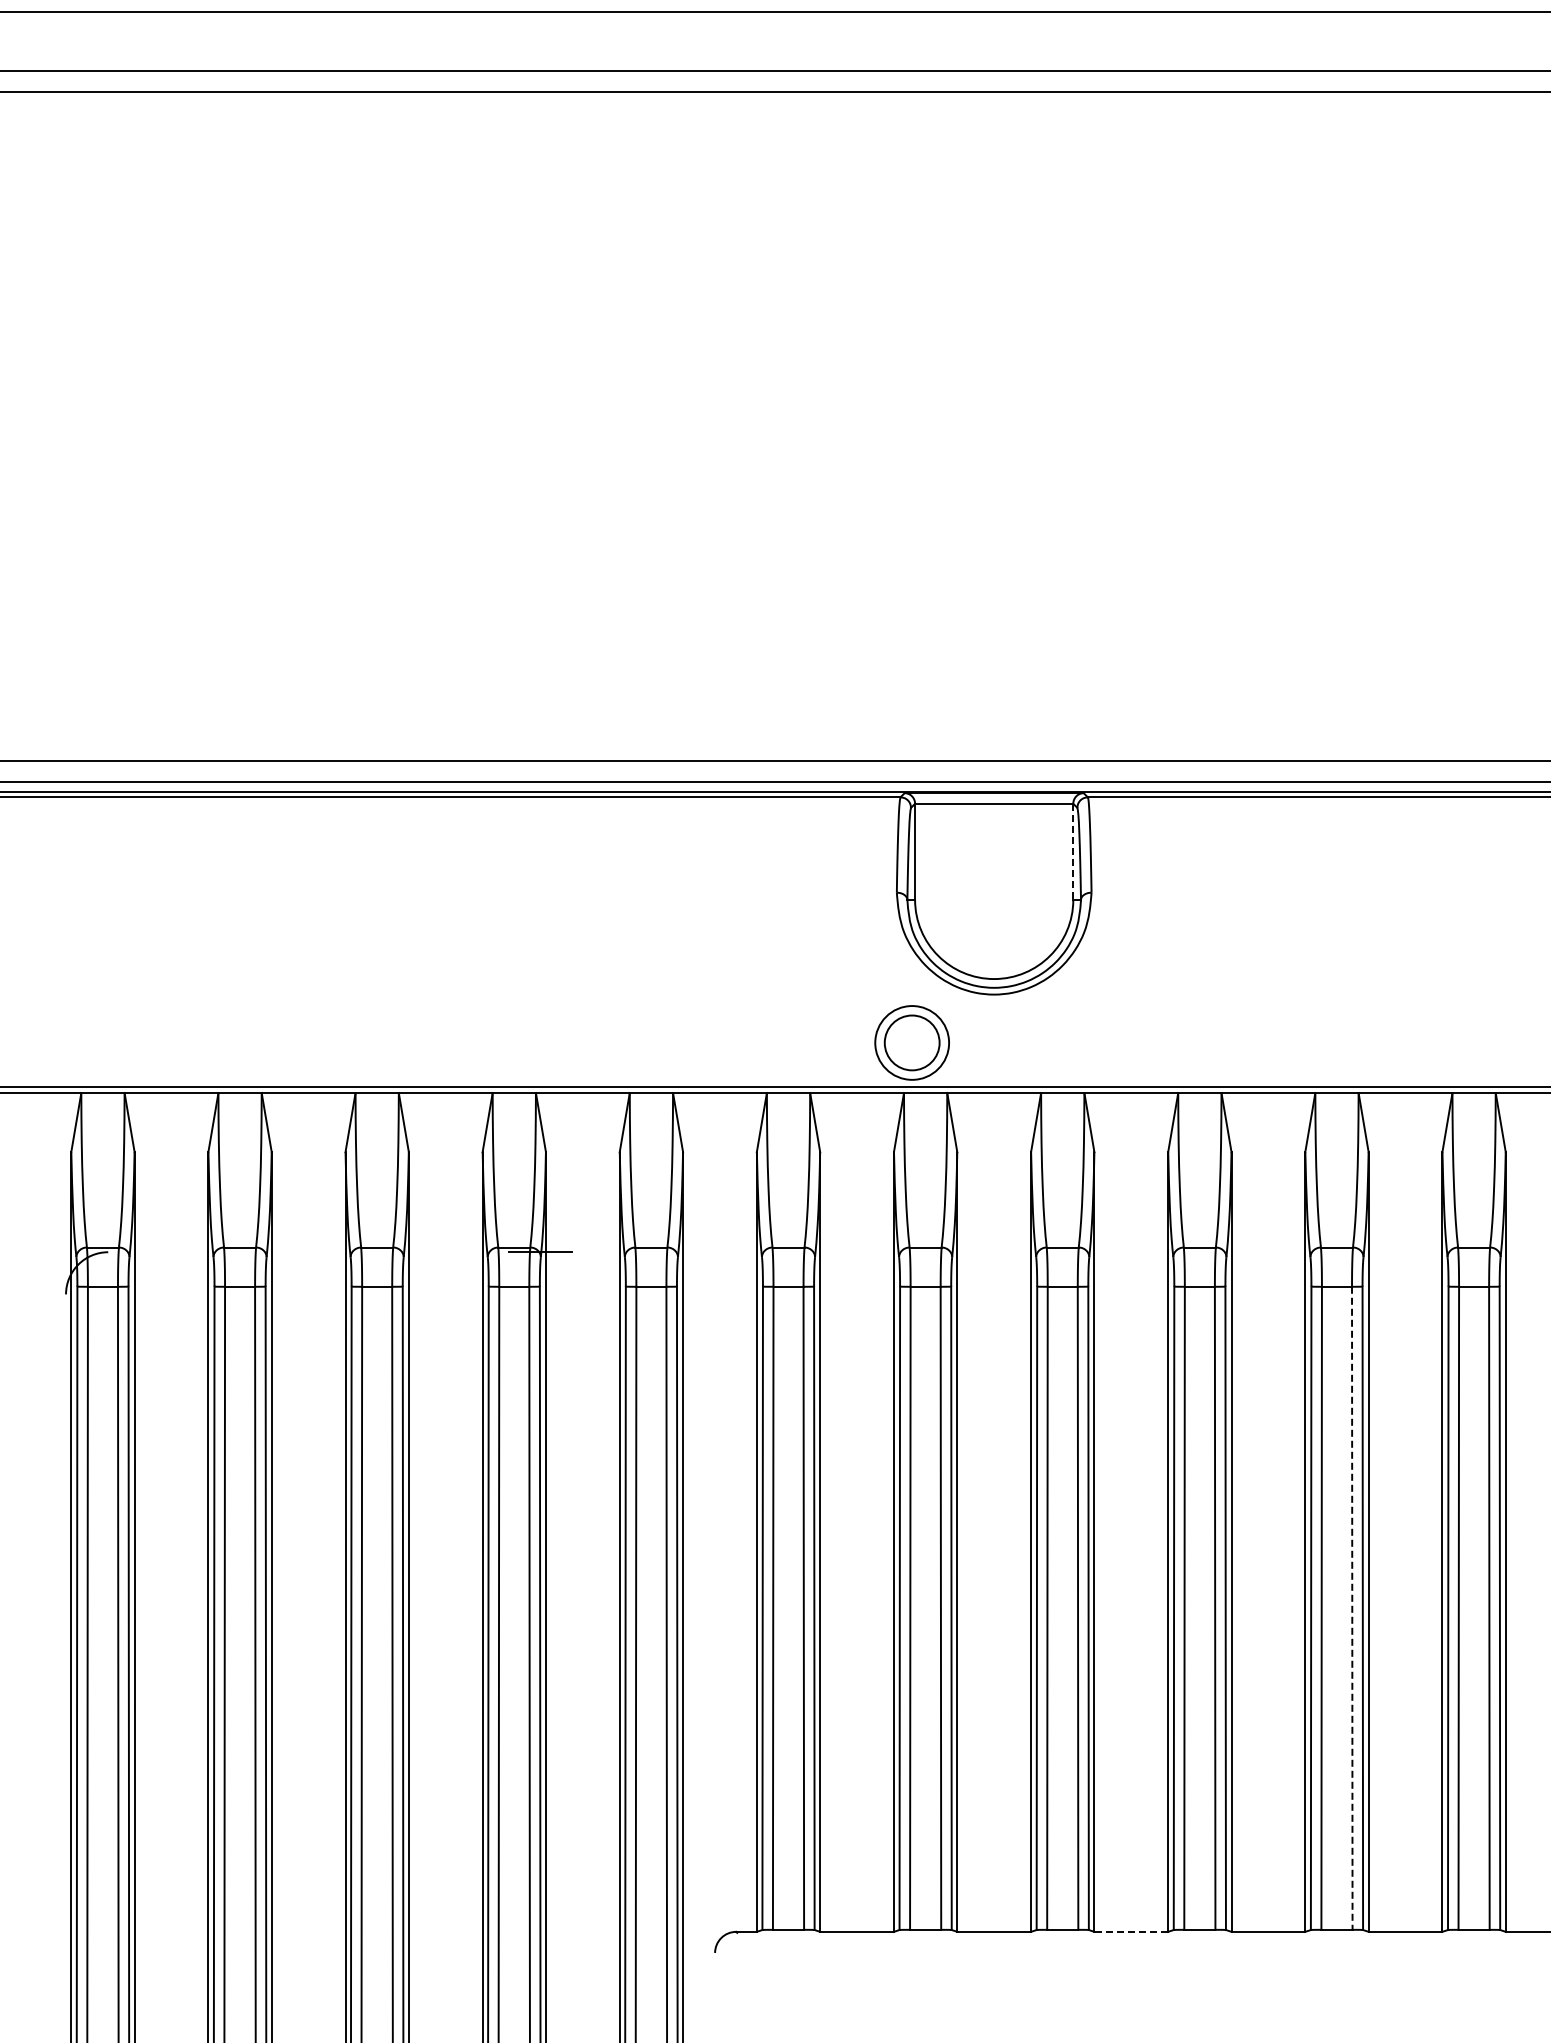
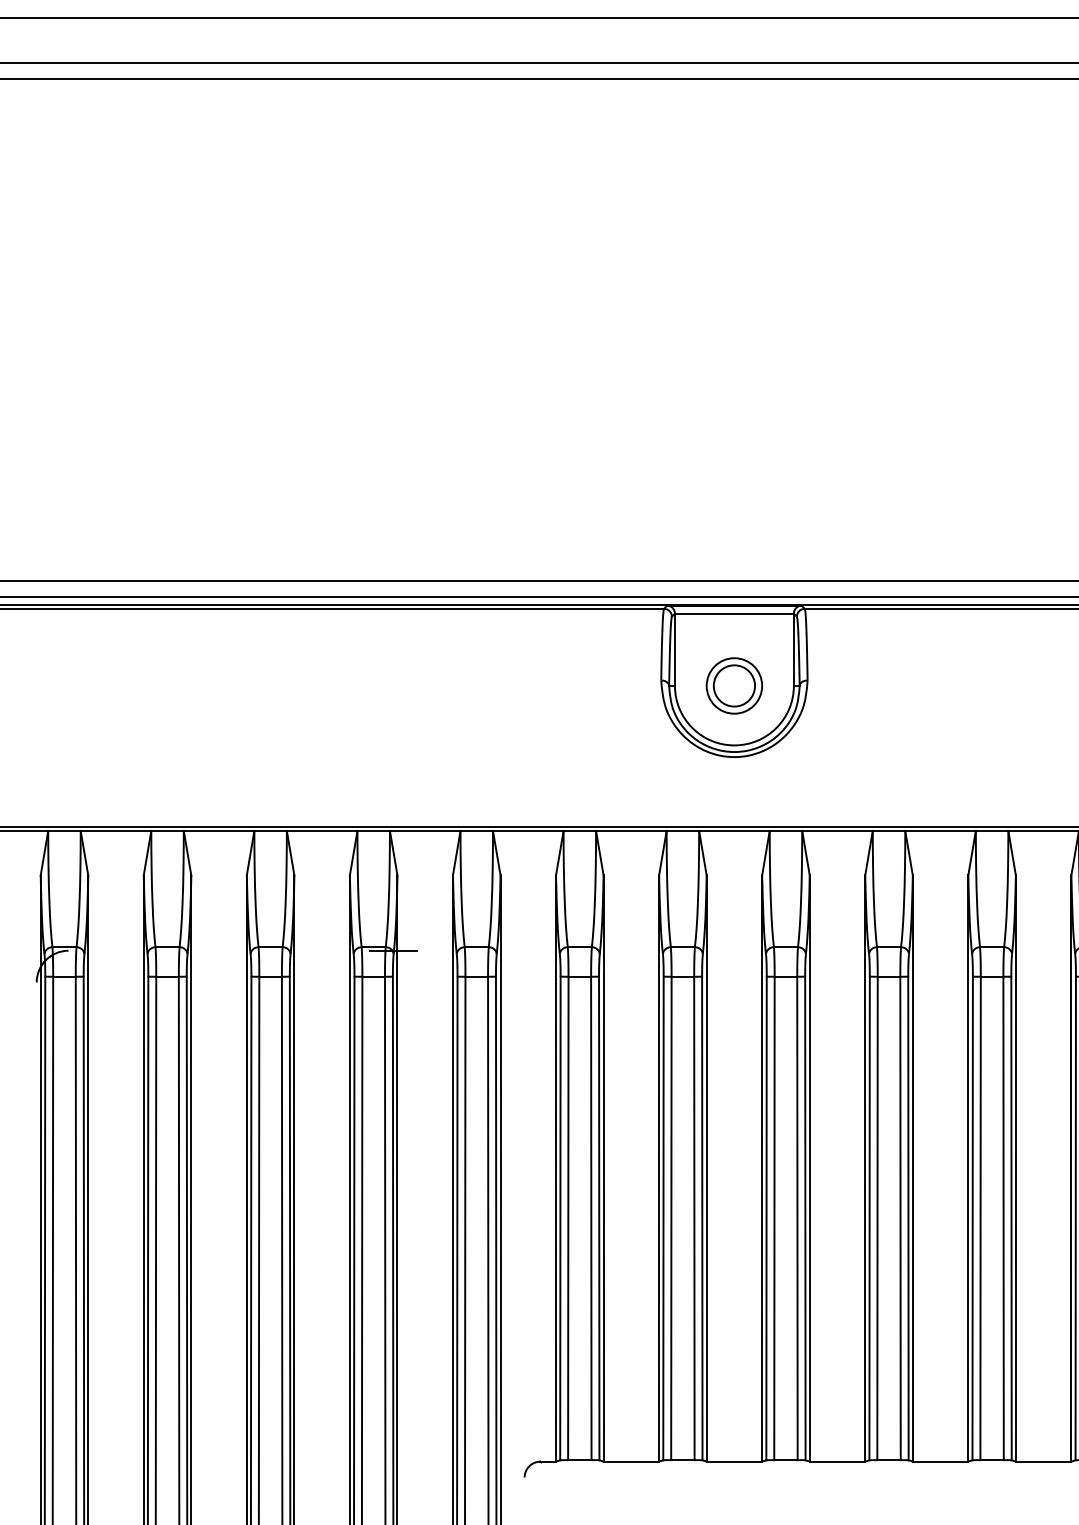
line: (1073, 852) -> (794, 650), dashed -> solid
part: (911, 1042) -> (733, 685), moved
line: (1352, 1608) -> (1003, 1218), dashed -> solid
line: (1131, 1931) -> (837, 1461), dashed -> solid

